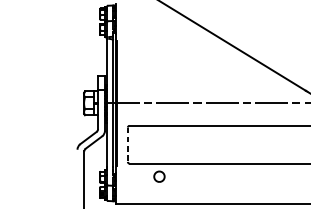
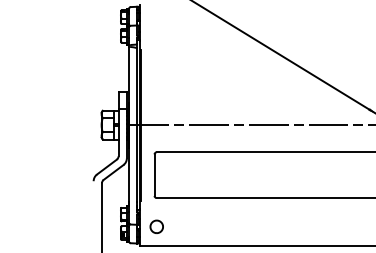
line: (127, 145) -> (154, 175), dashed -> solid
part: (159, 176) -> (156, 226), moved

